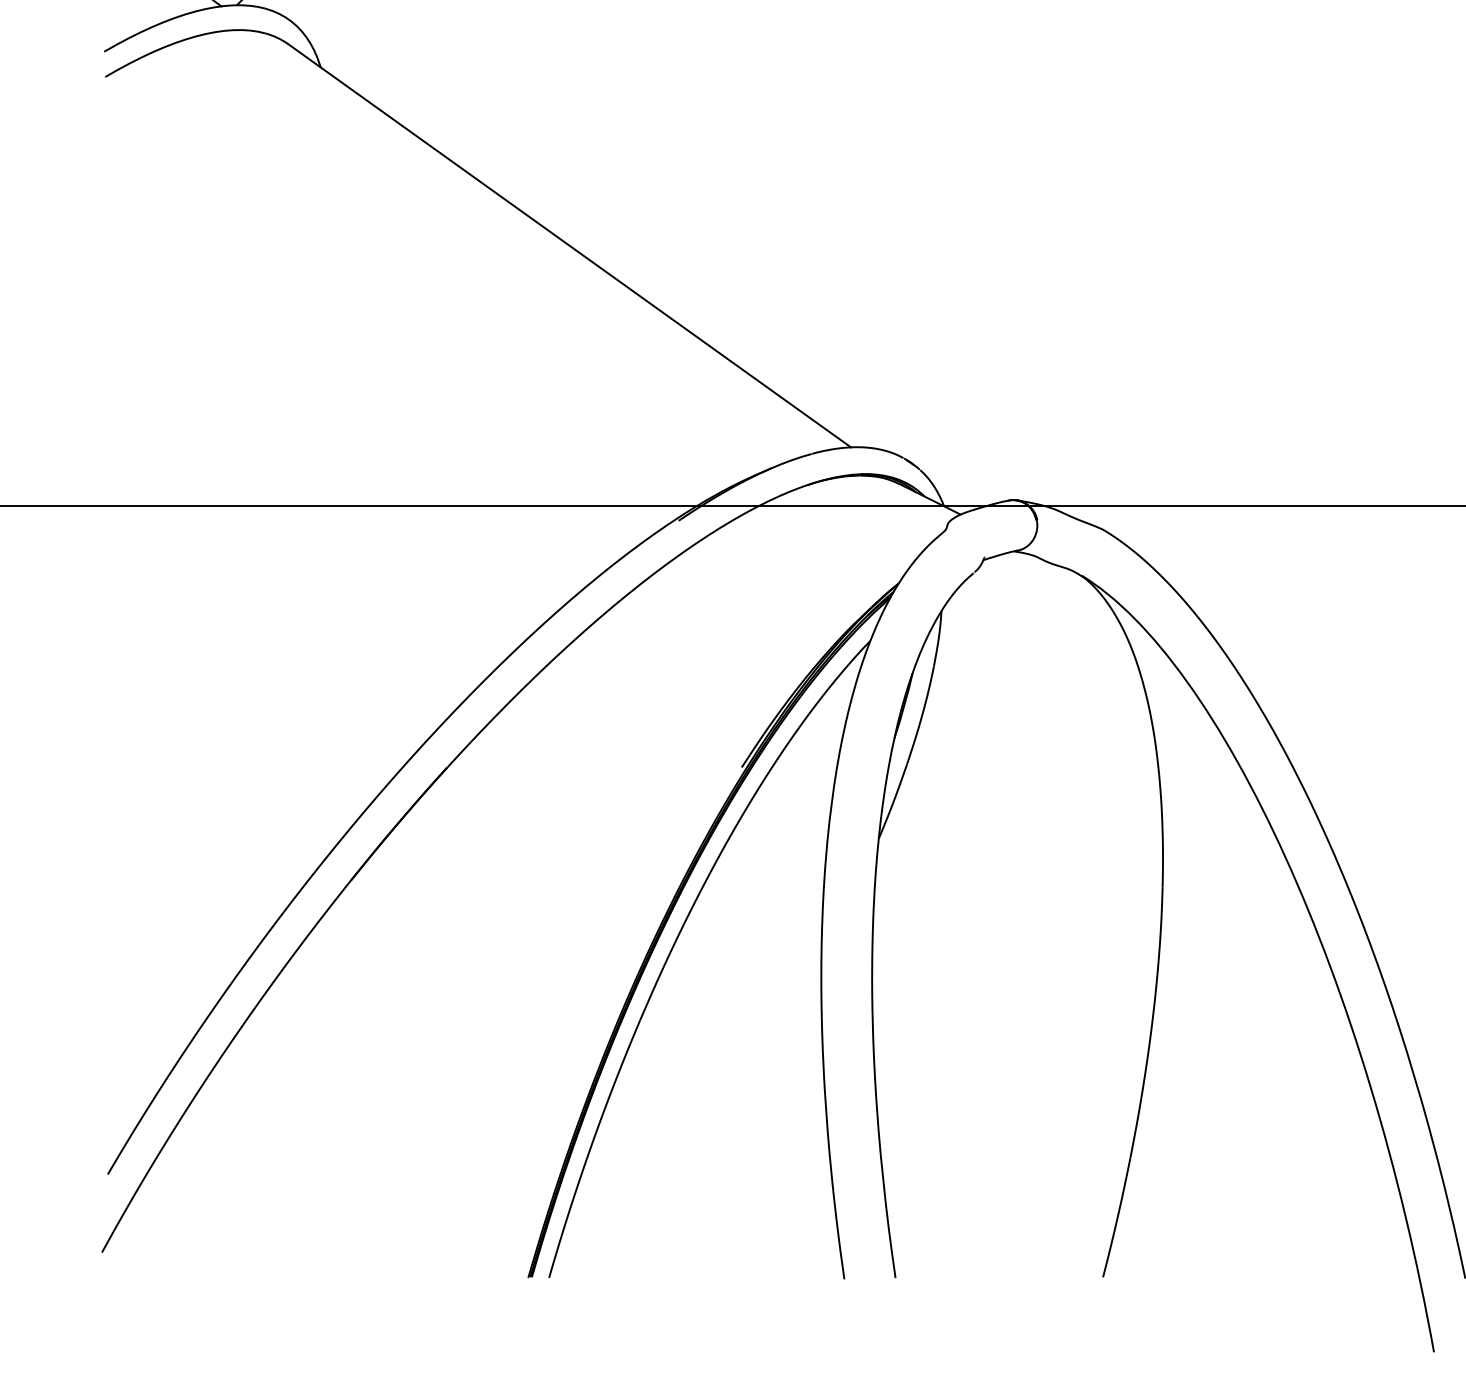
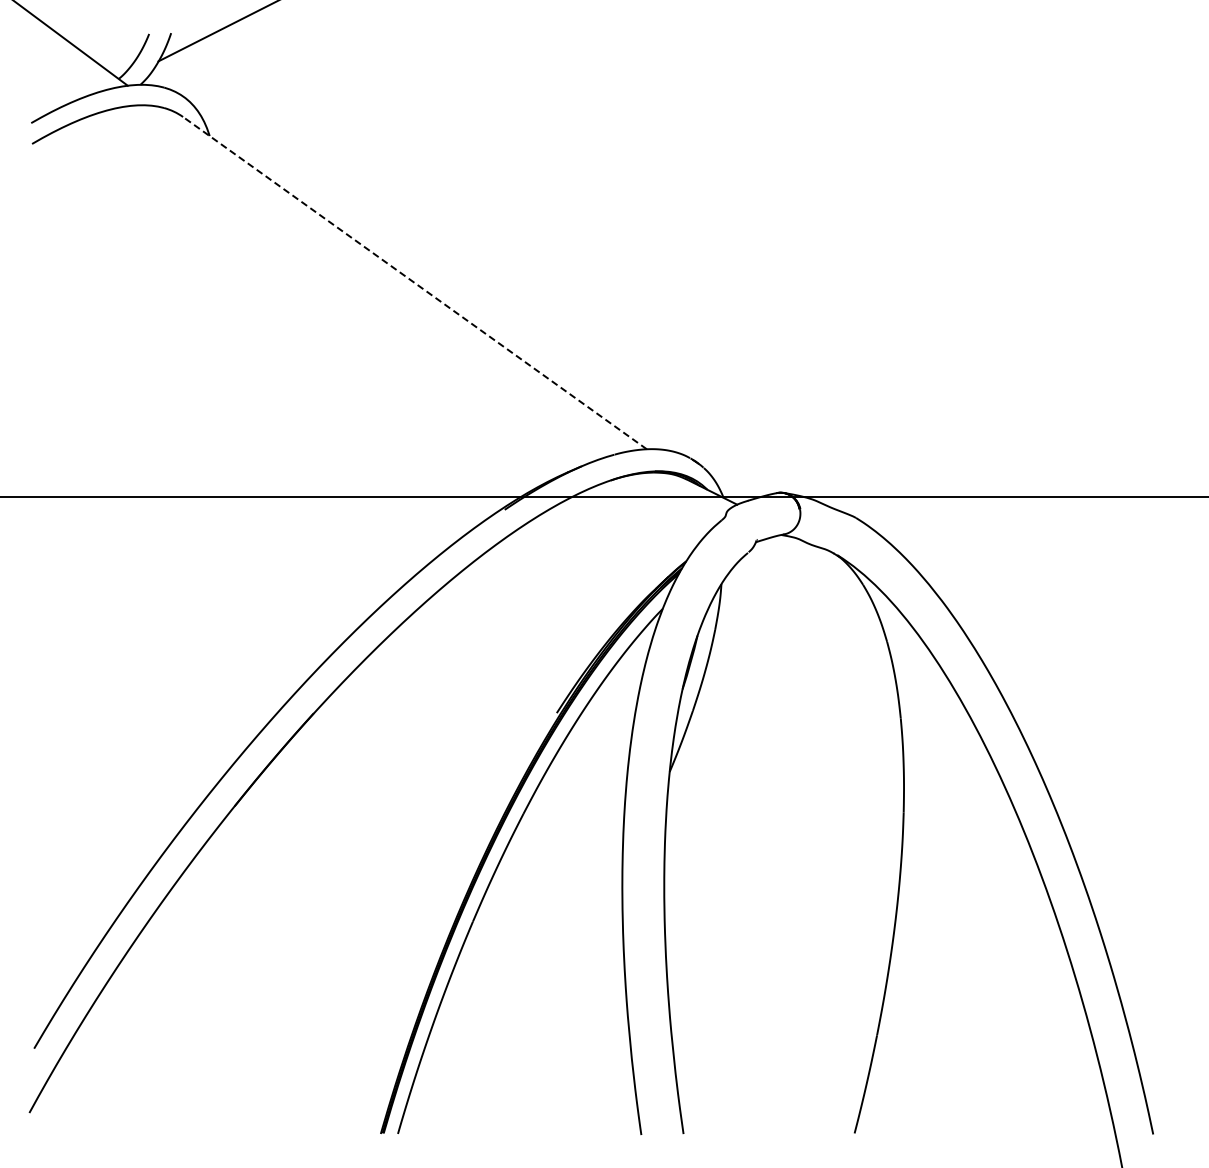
line: (569, 245) -> (414, 282), solid -> dashed

